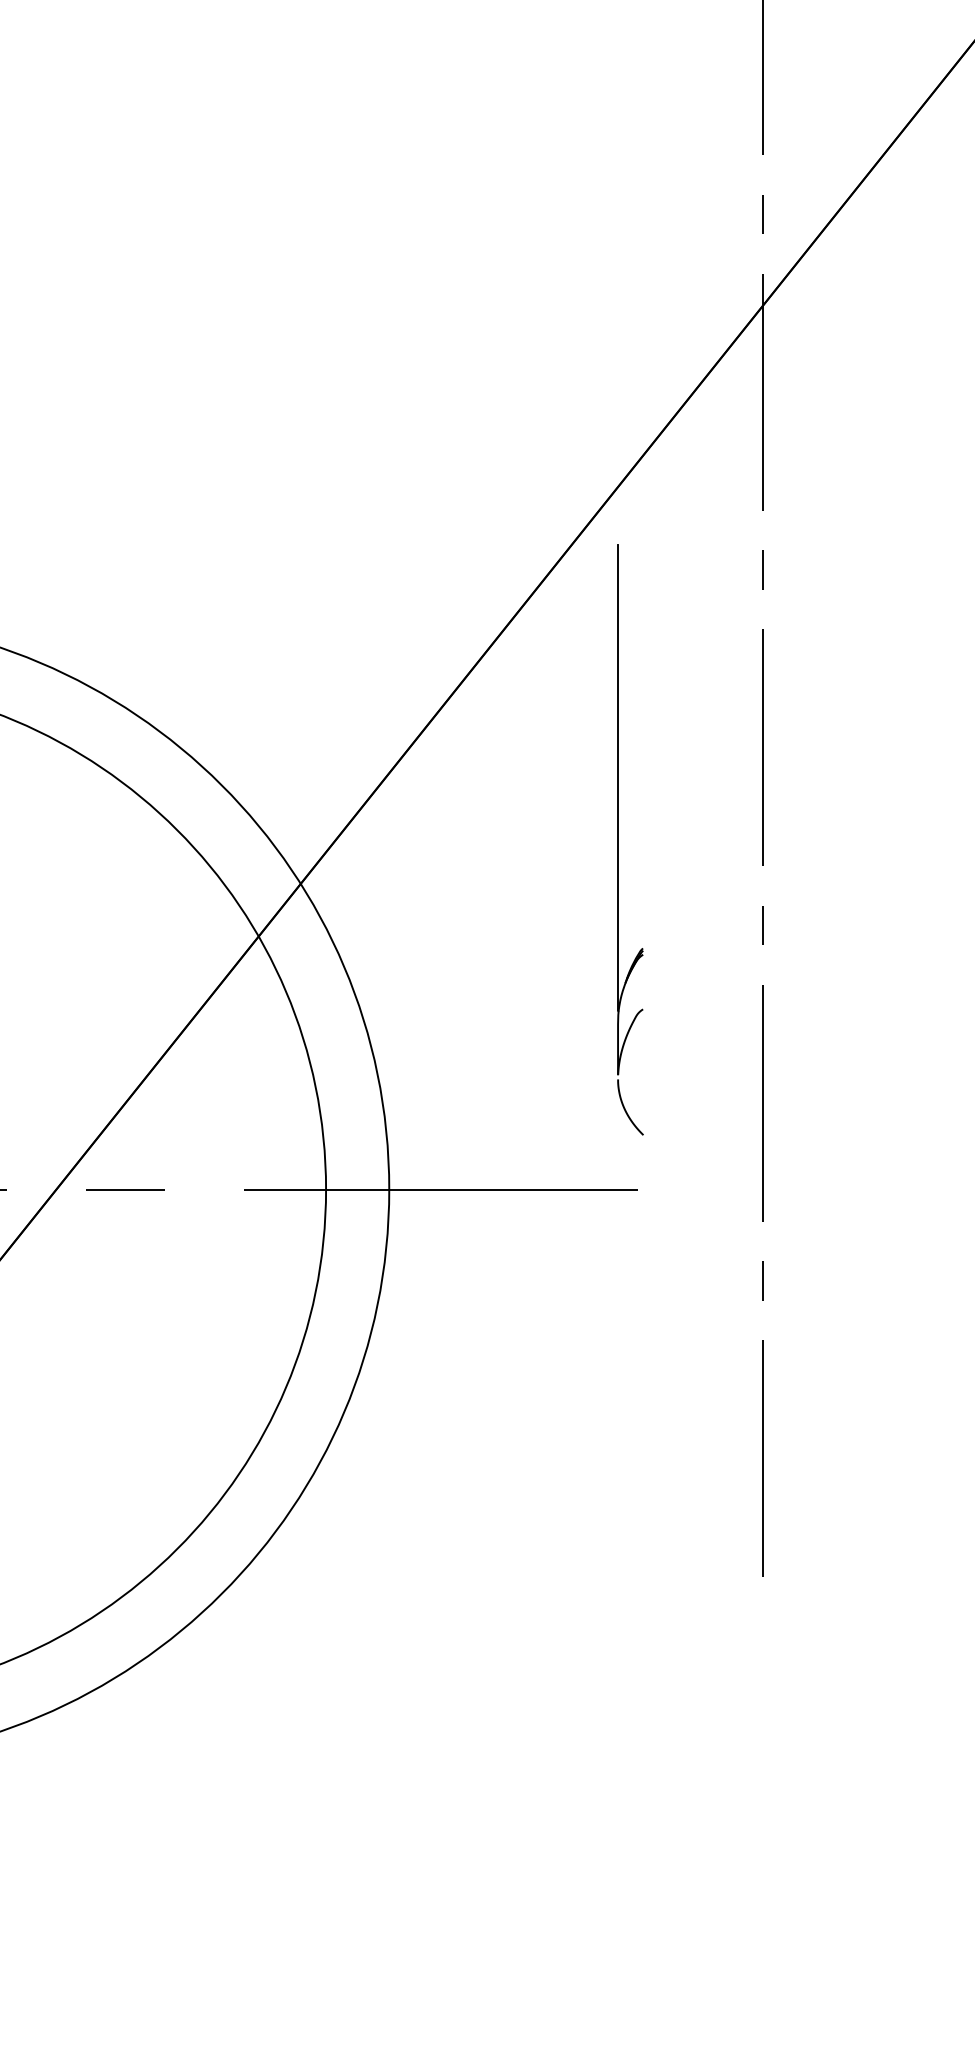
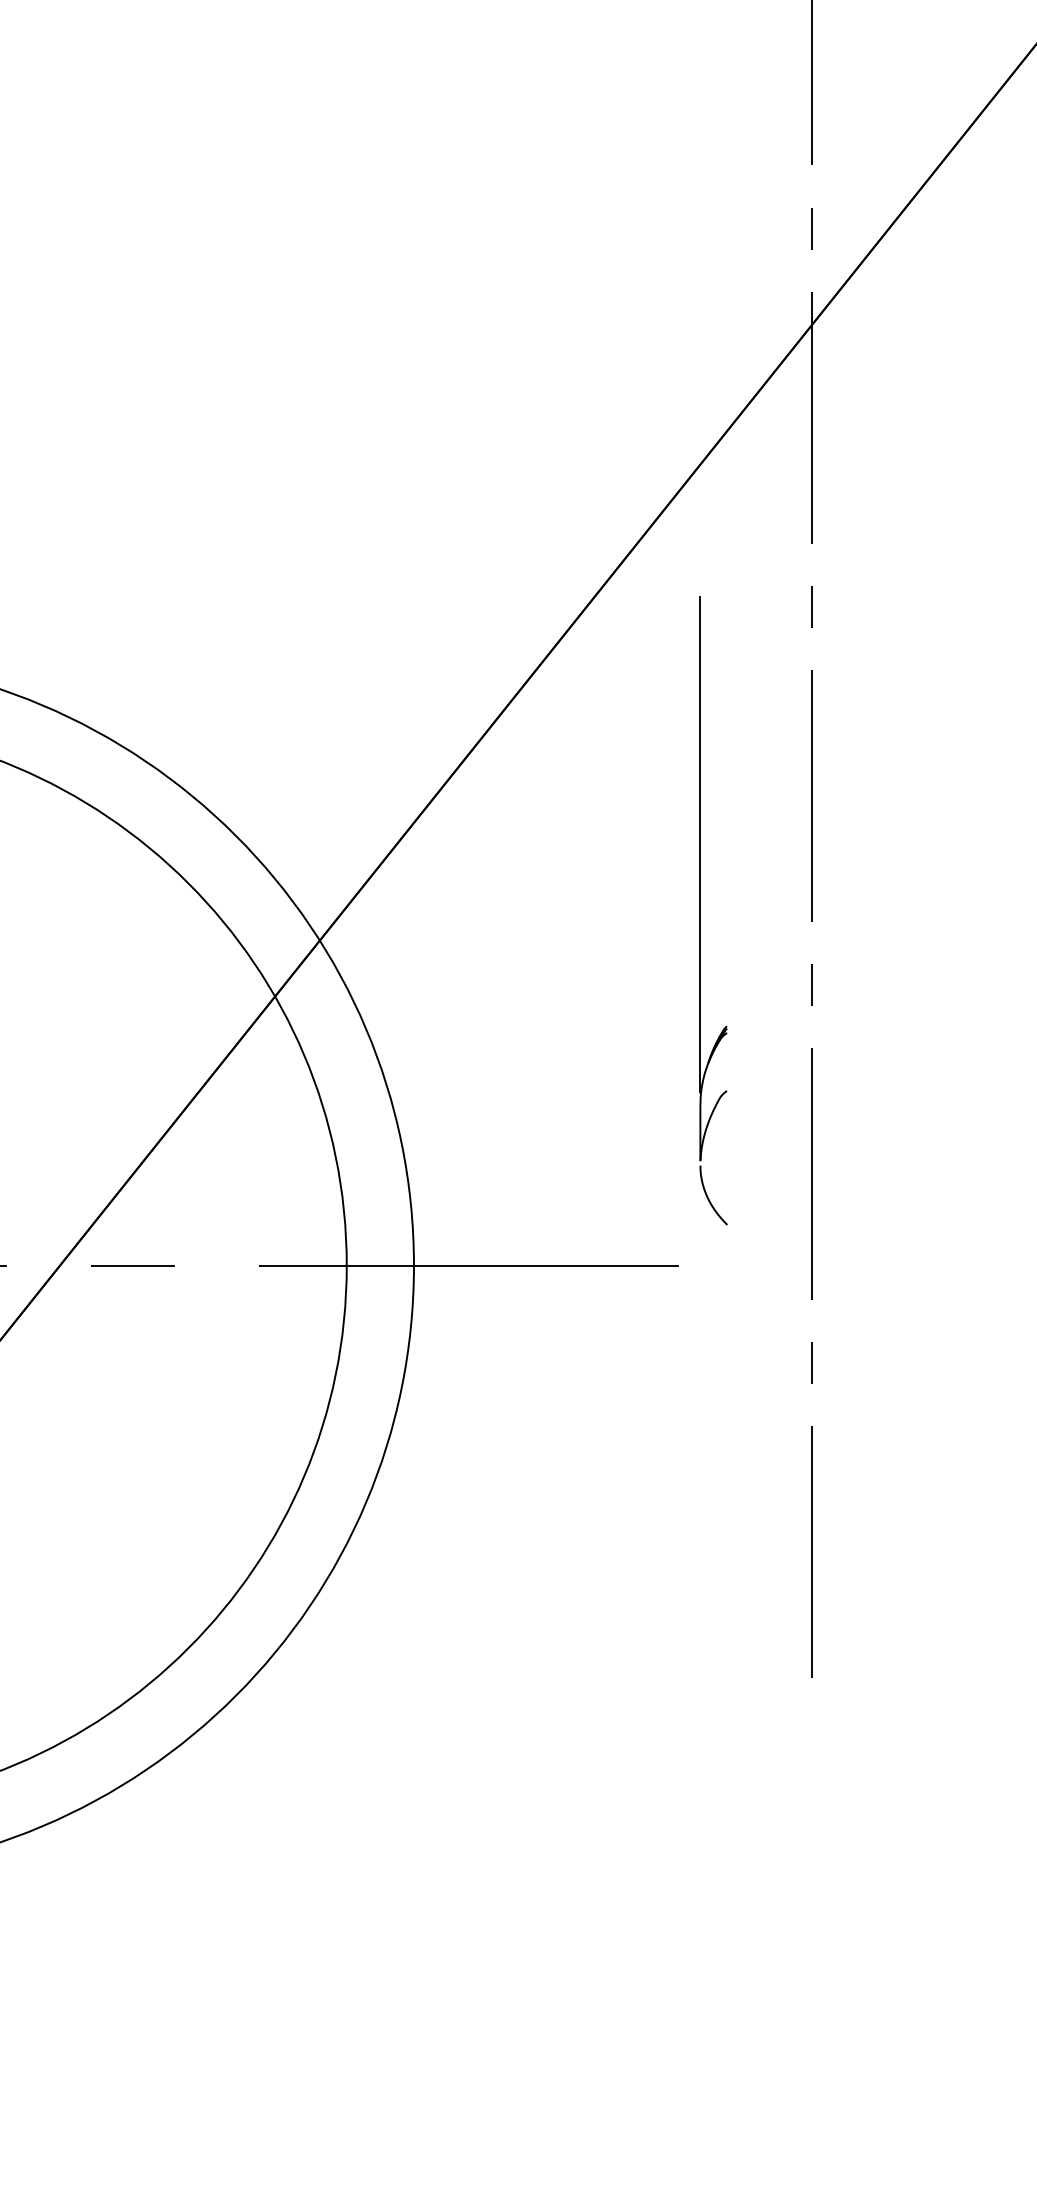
part: (618, 839) -> (700, 910), moved

